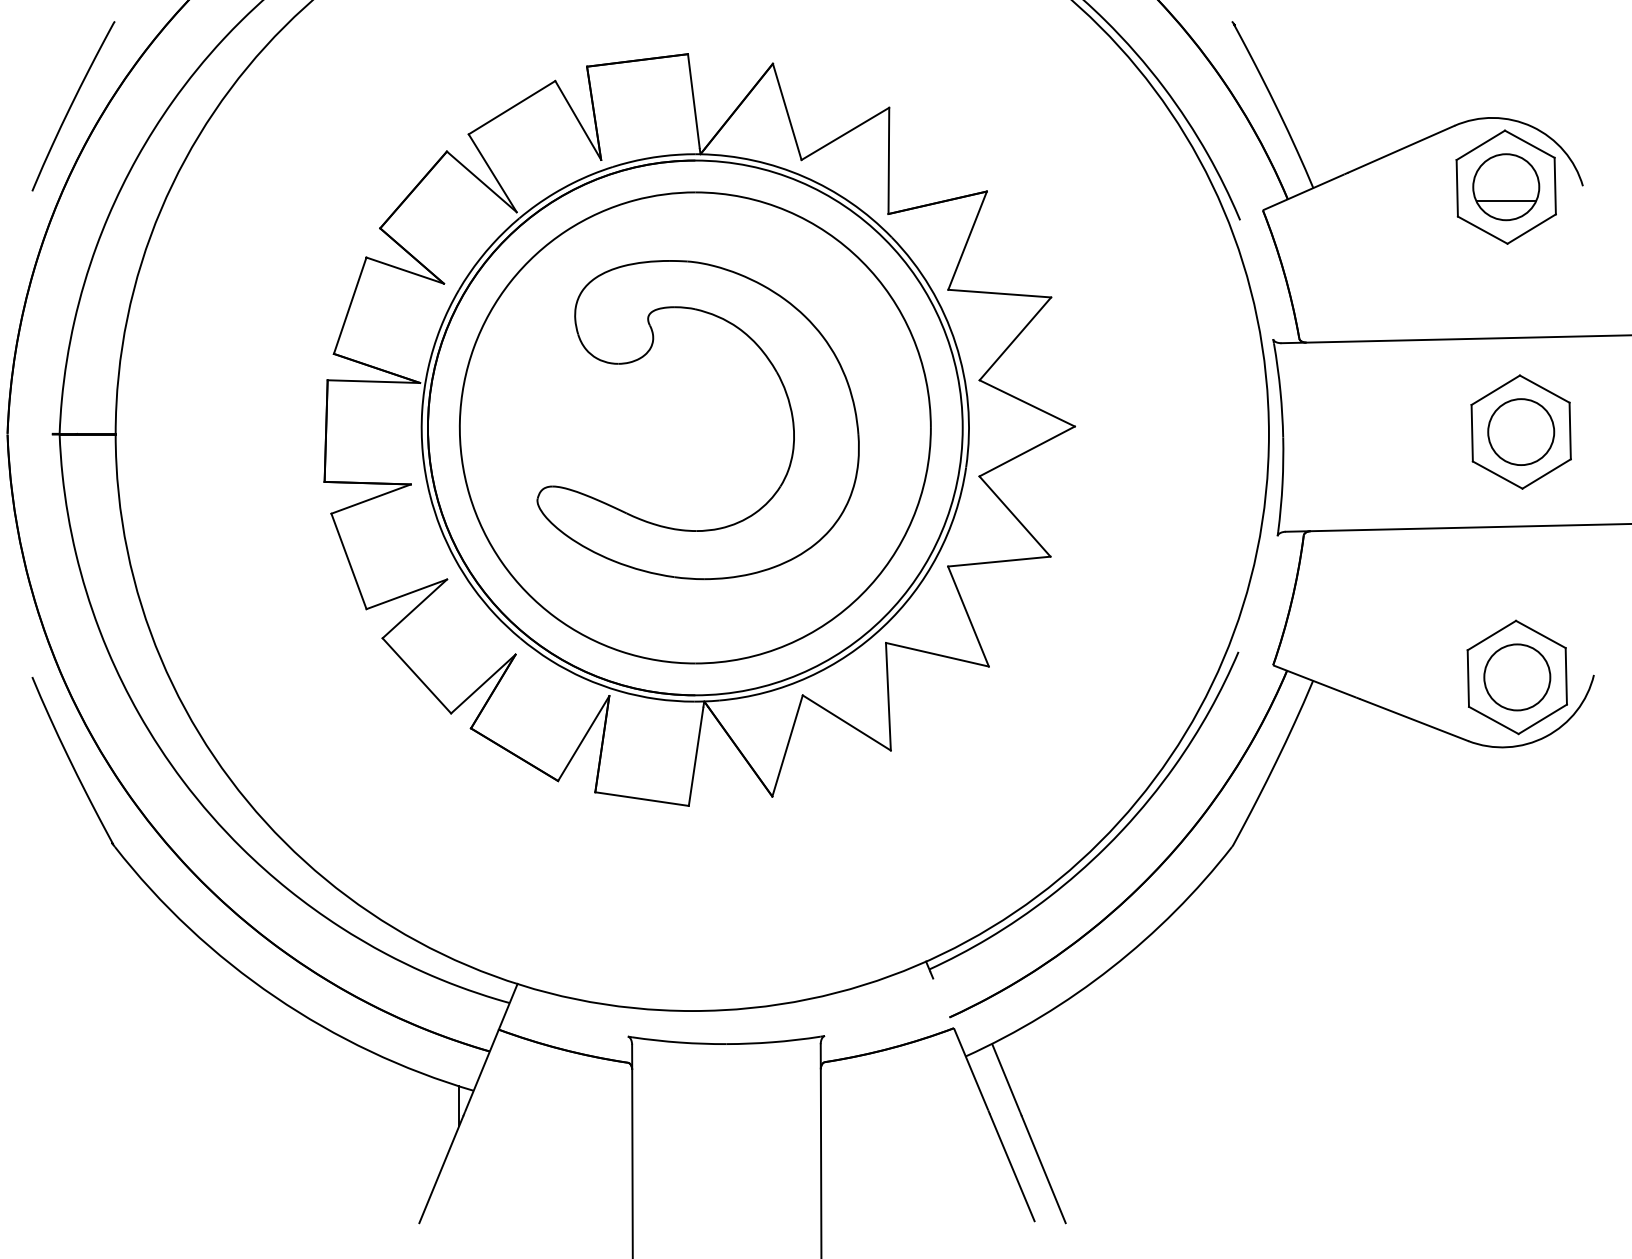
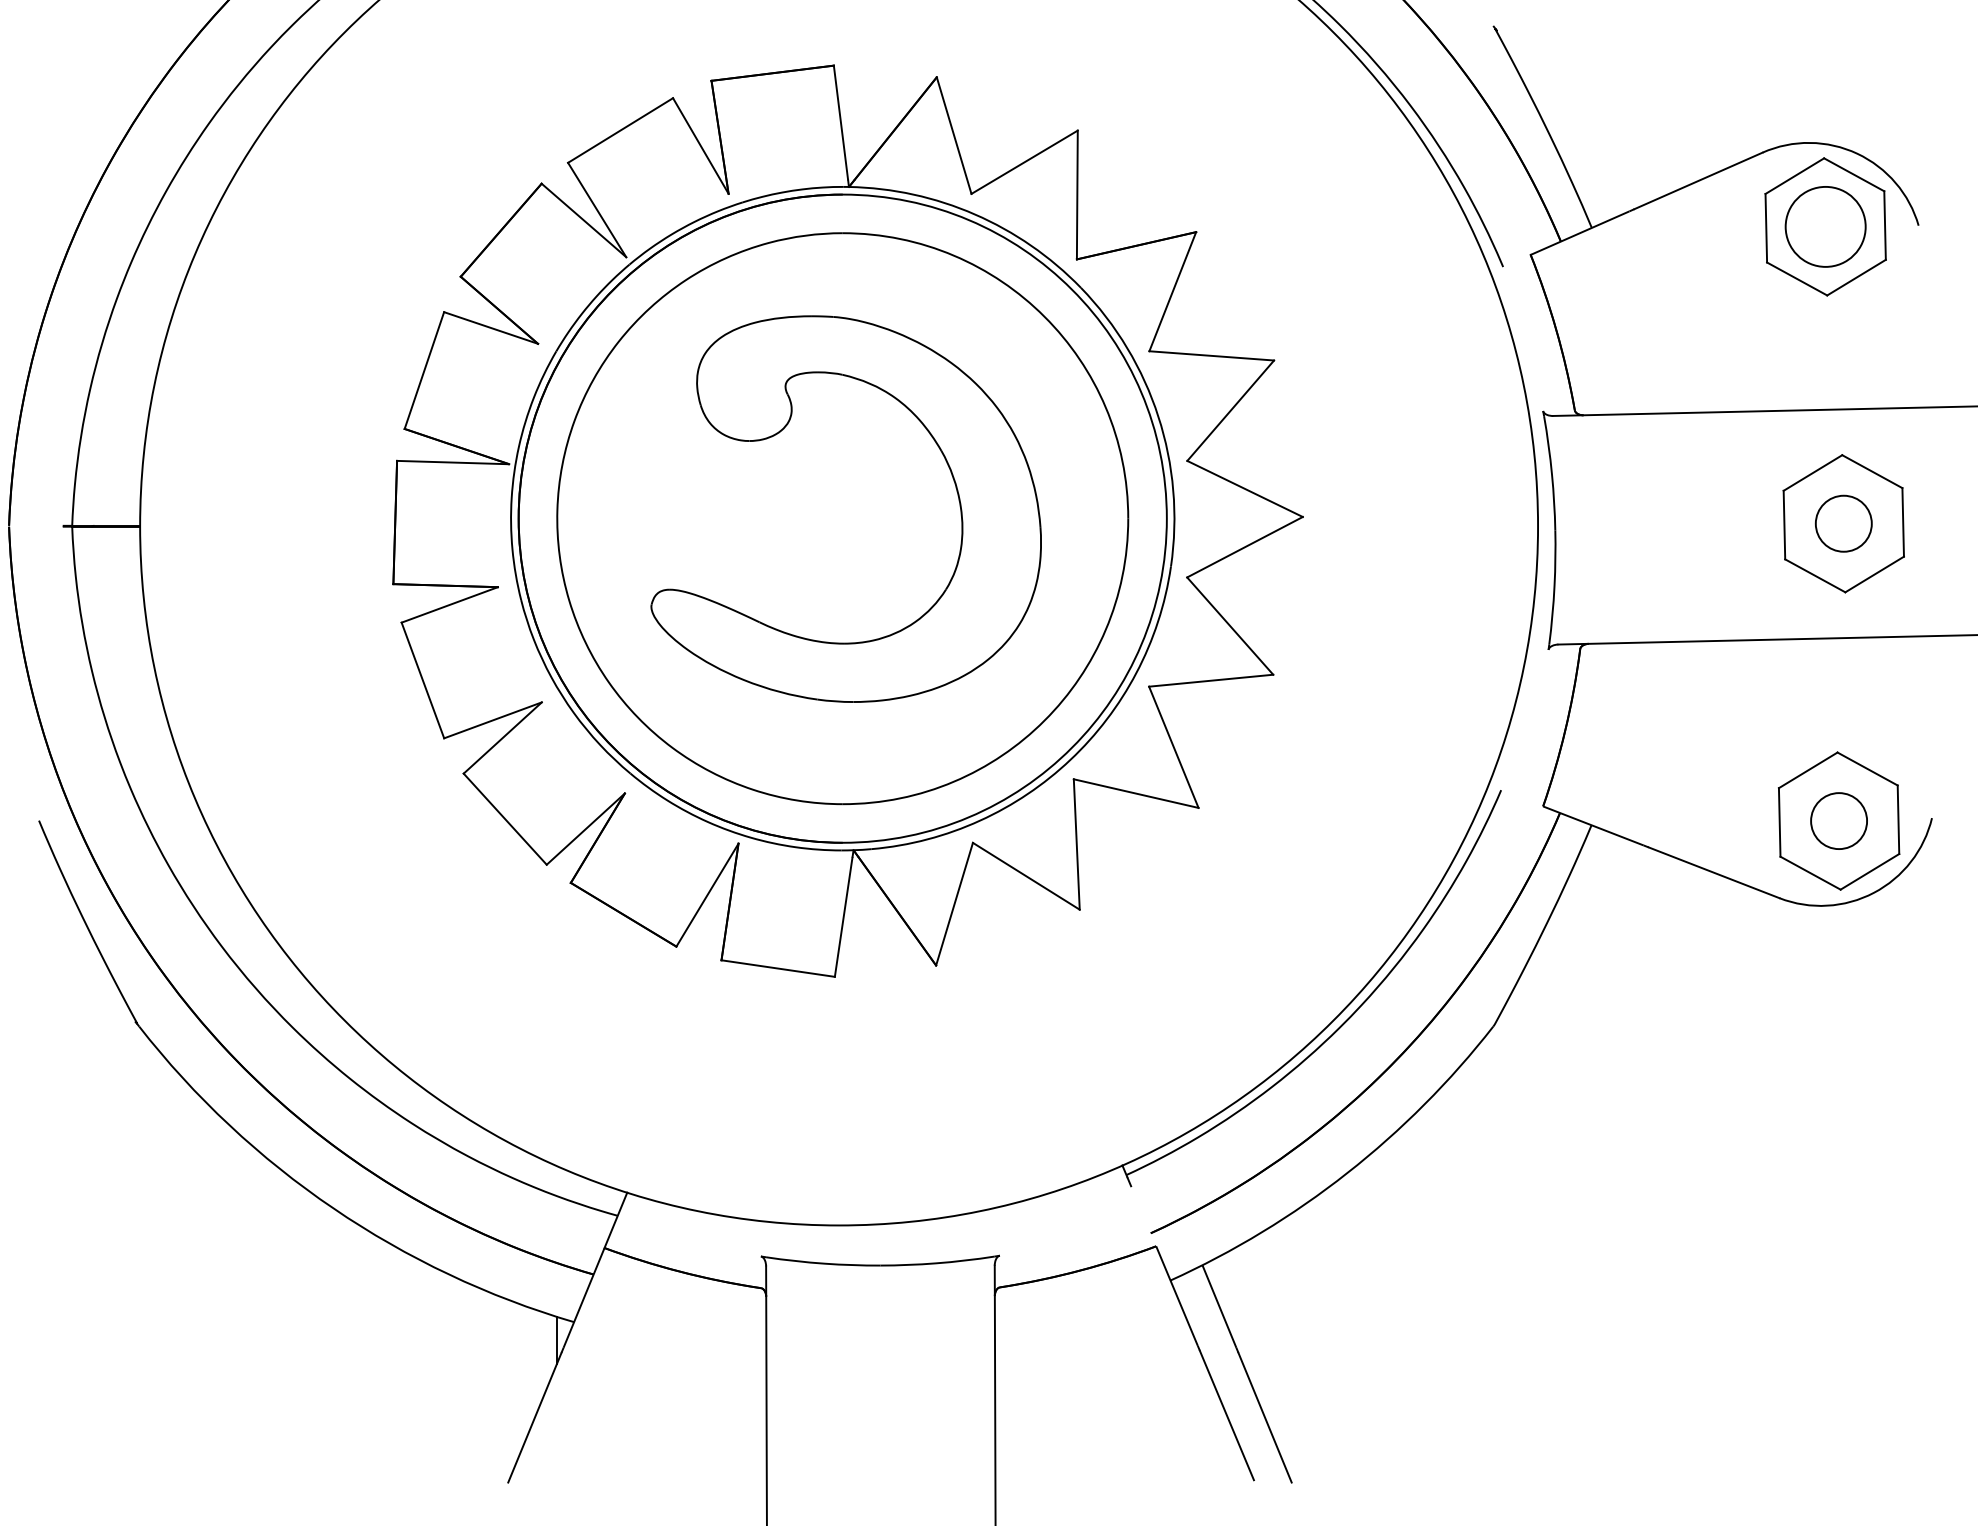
curve: (72, 105) -> (87, 127), removed
line: (1506, 201) -> (1825, 244), removed
circle: (1520, 431) -> (1843, 523), size x0.7
circle: (1517, 677) -> (1839, 821), size x0.7

